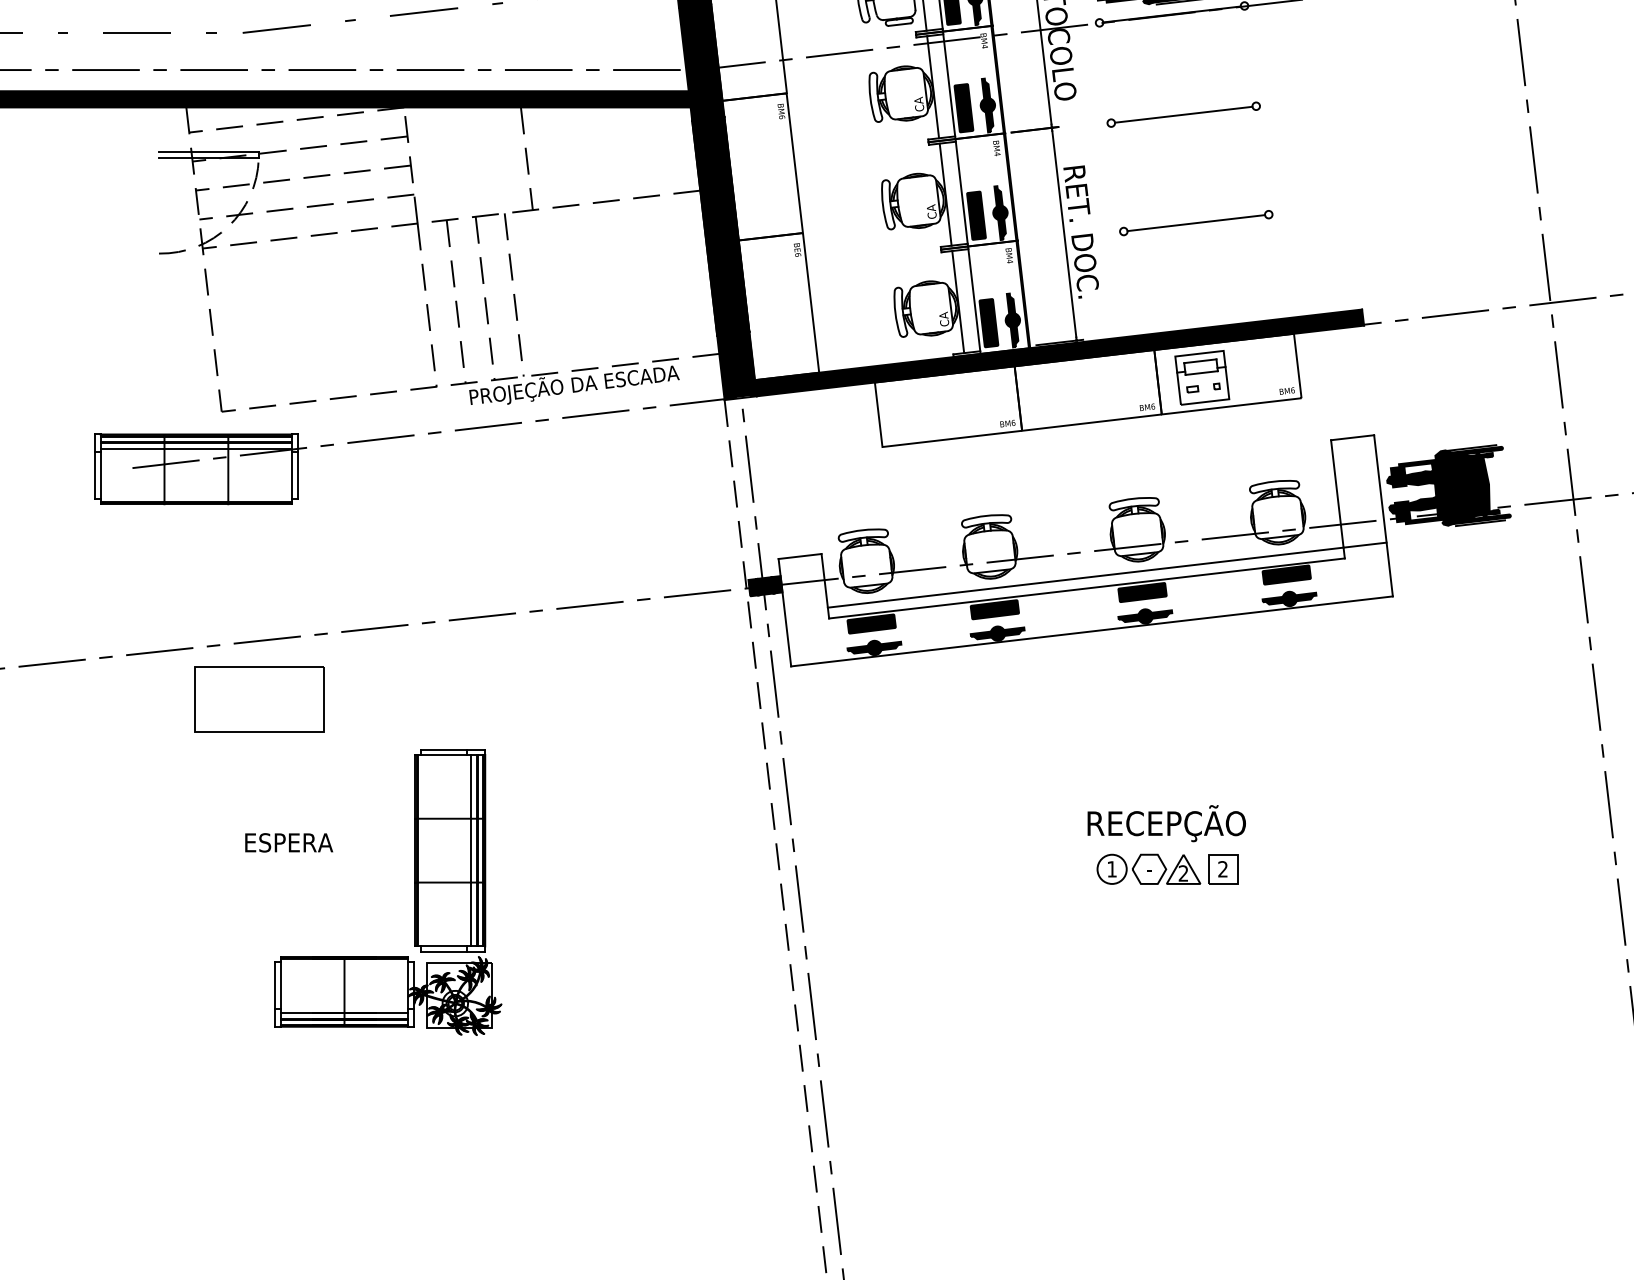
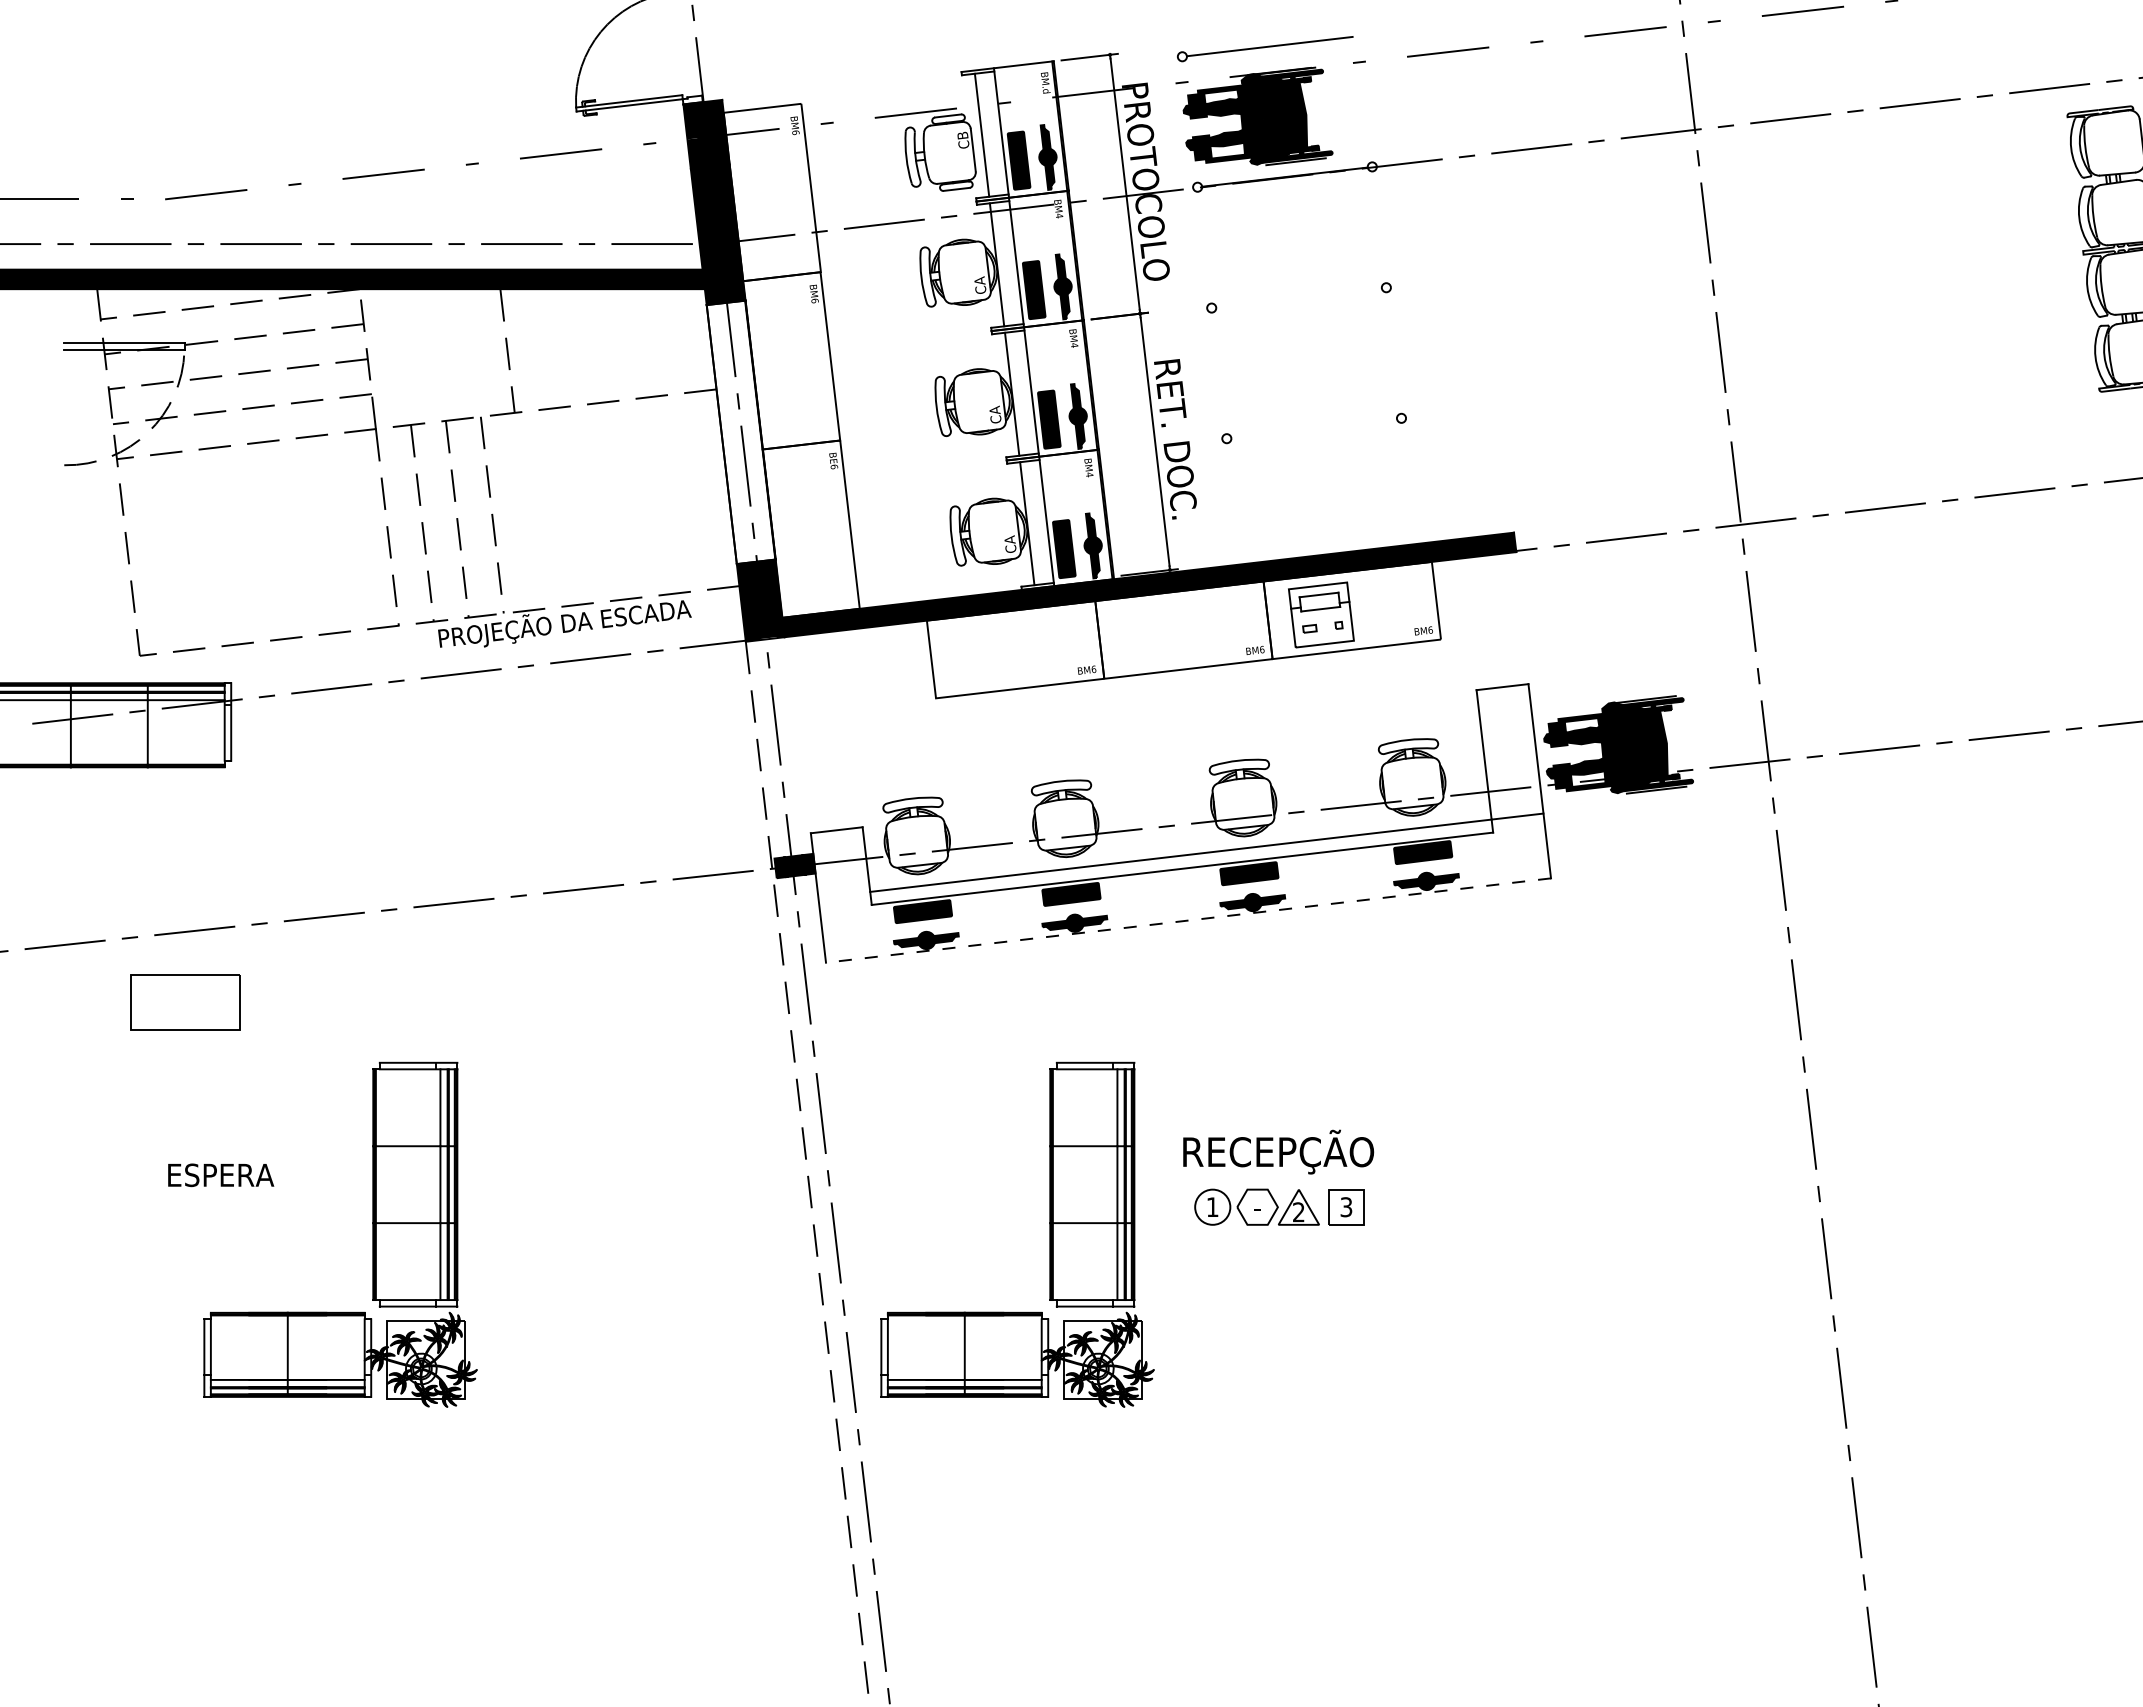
line: (1183, 114) -> (1298, 297), removed
line: (1196, 223) -> (1314, 428), removed
fill: (720, 226) -> (740, 432), removed
line: (1092, 631) -> (1188, 920), solid -> dashed
part: (259, 699) -> (185, 1002), size x0.7
text: (1223, 869) -> (1346, 1207), 2 -> 3
part: (976, 891) -> (1049, 1234), added

